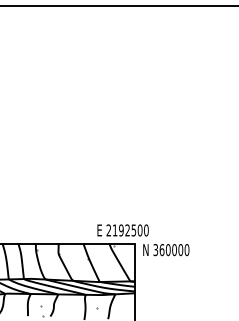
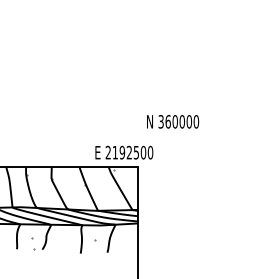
text: (166, 250) -> (173, 122), moved

